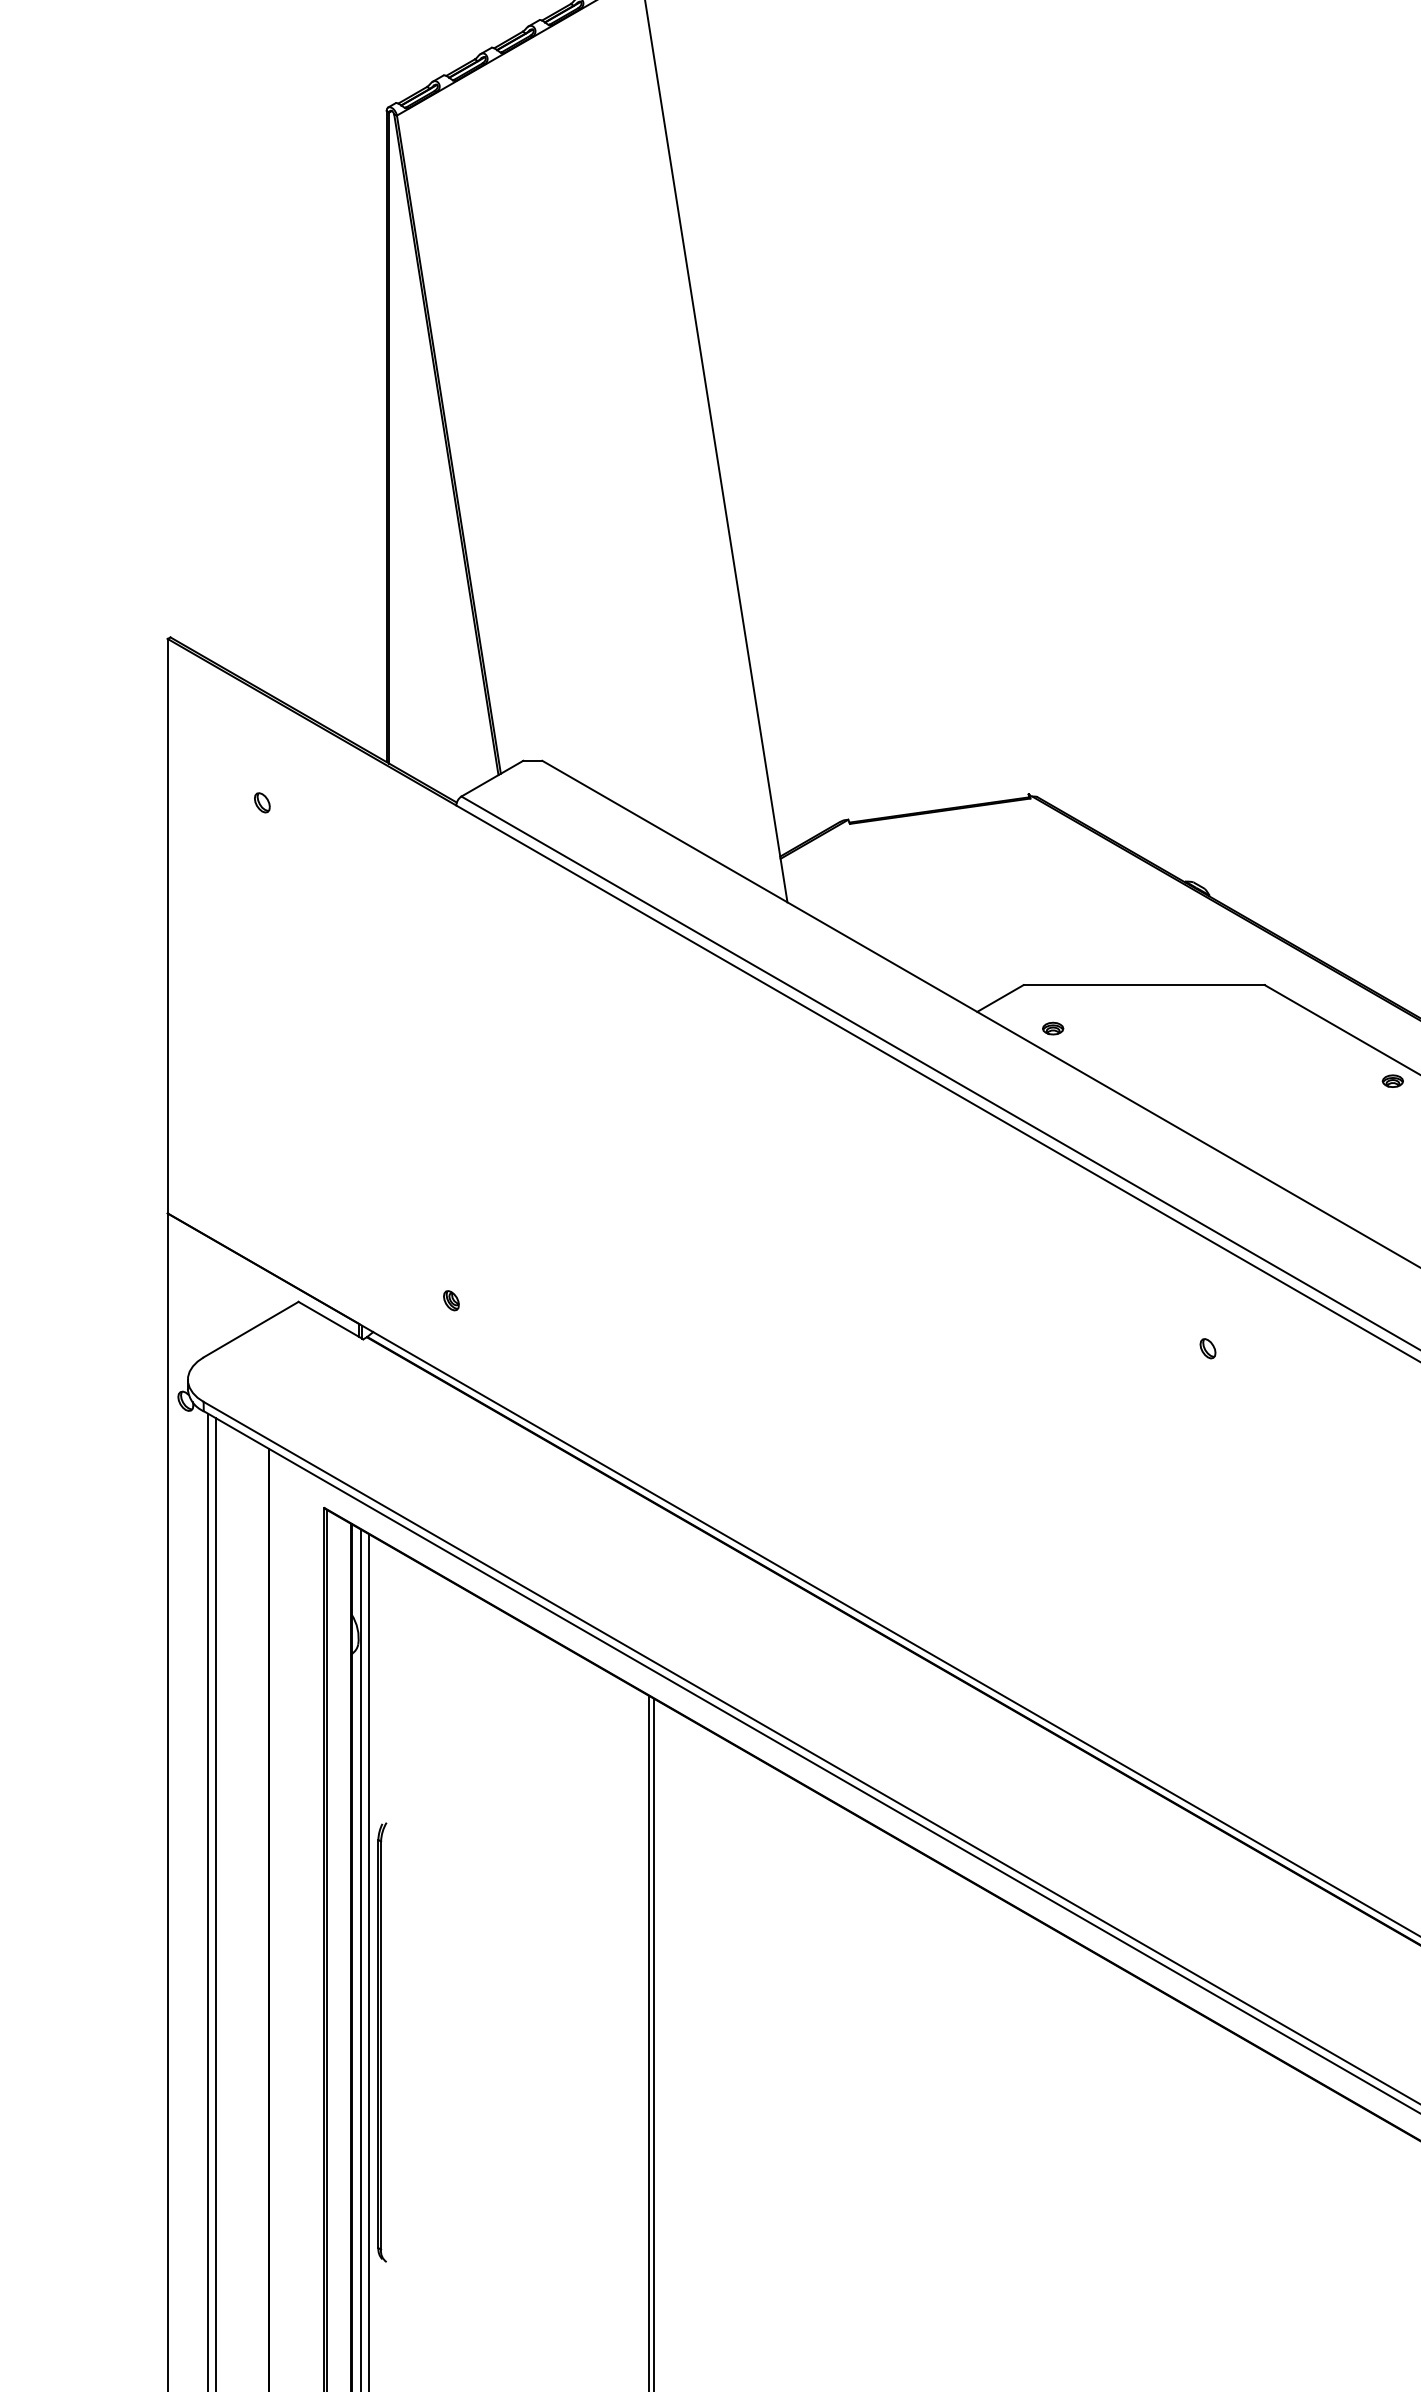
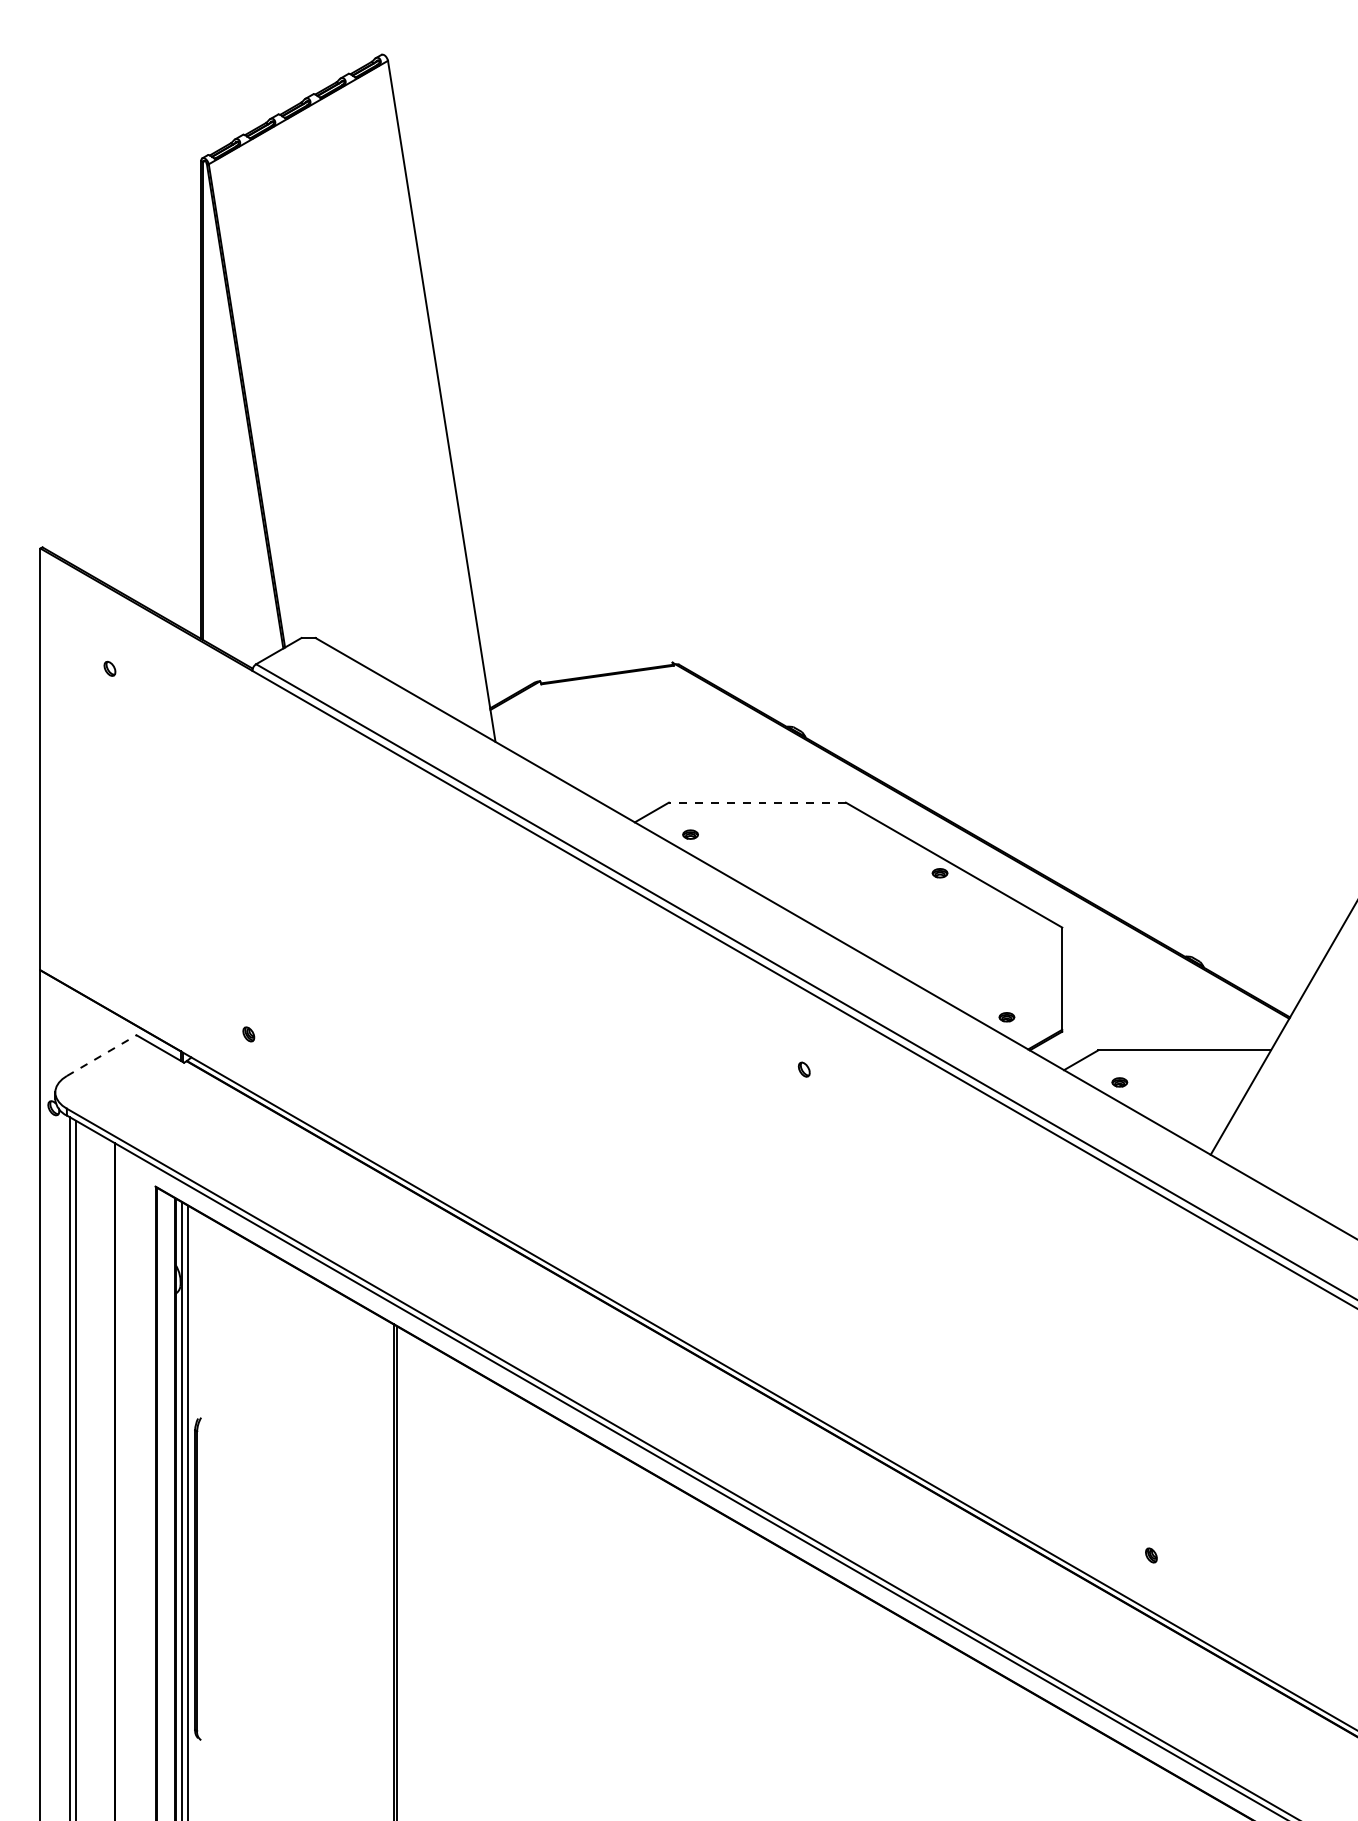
line: (1142, 984) -> (756, 802), solid -> dashed
line: (252, 1329) -> (102, 1055), solid -> dashed

